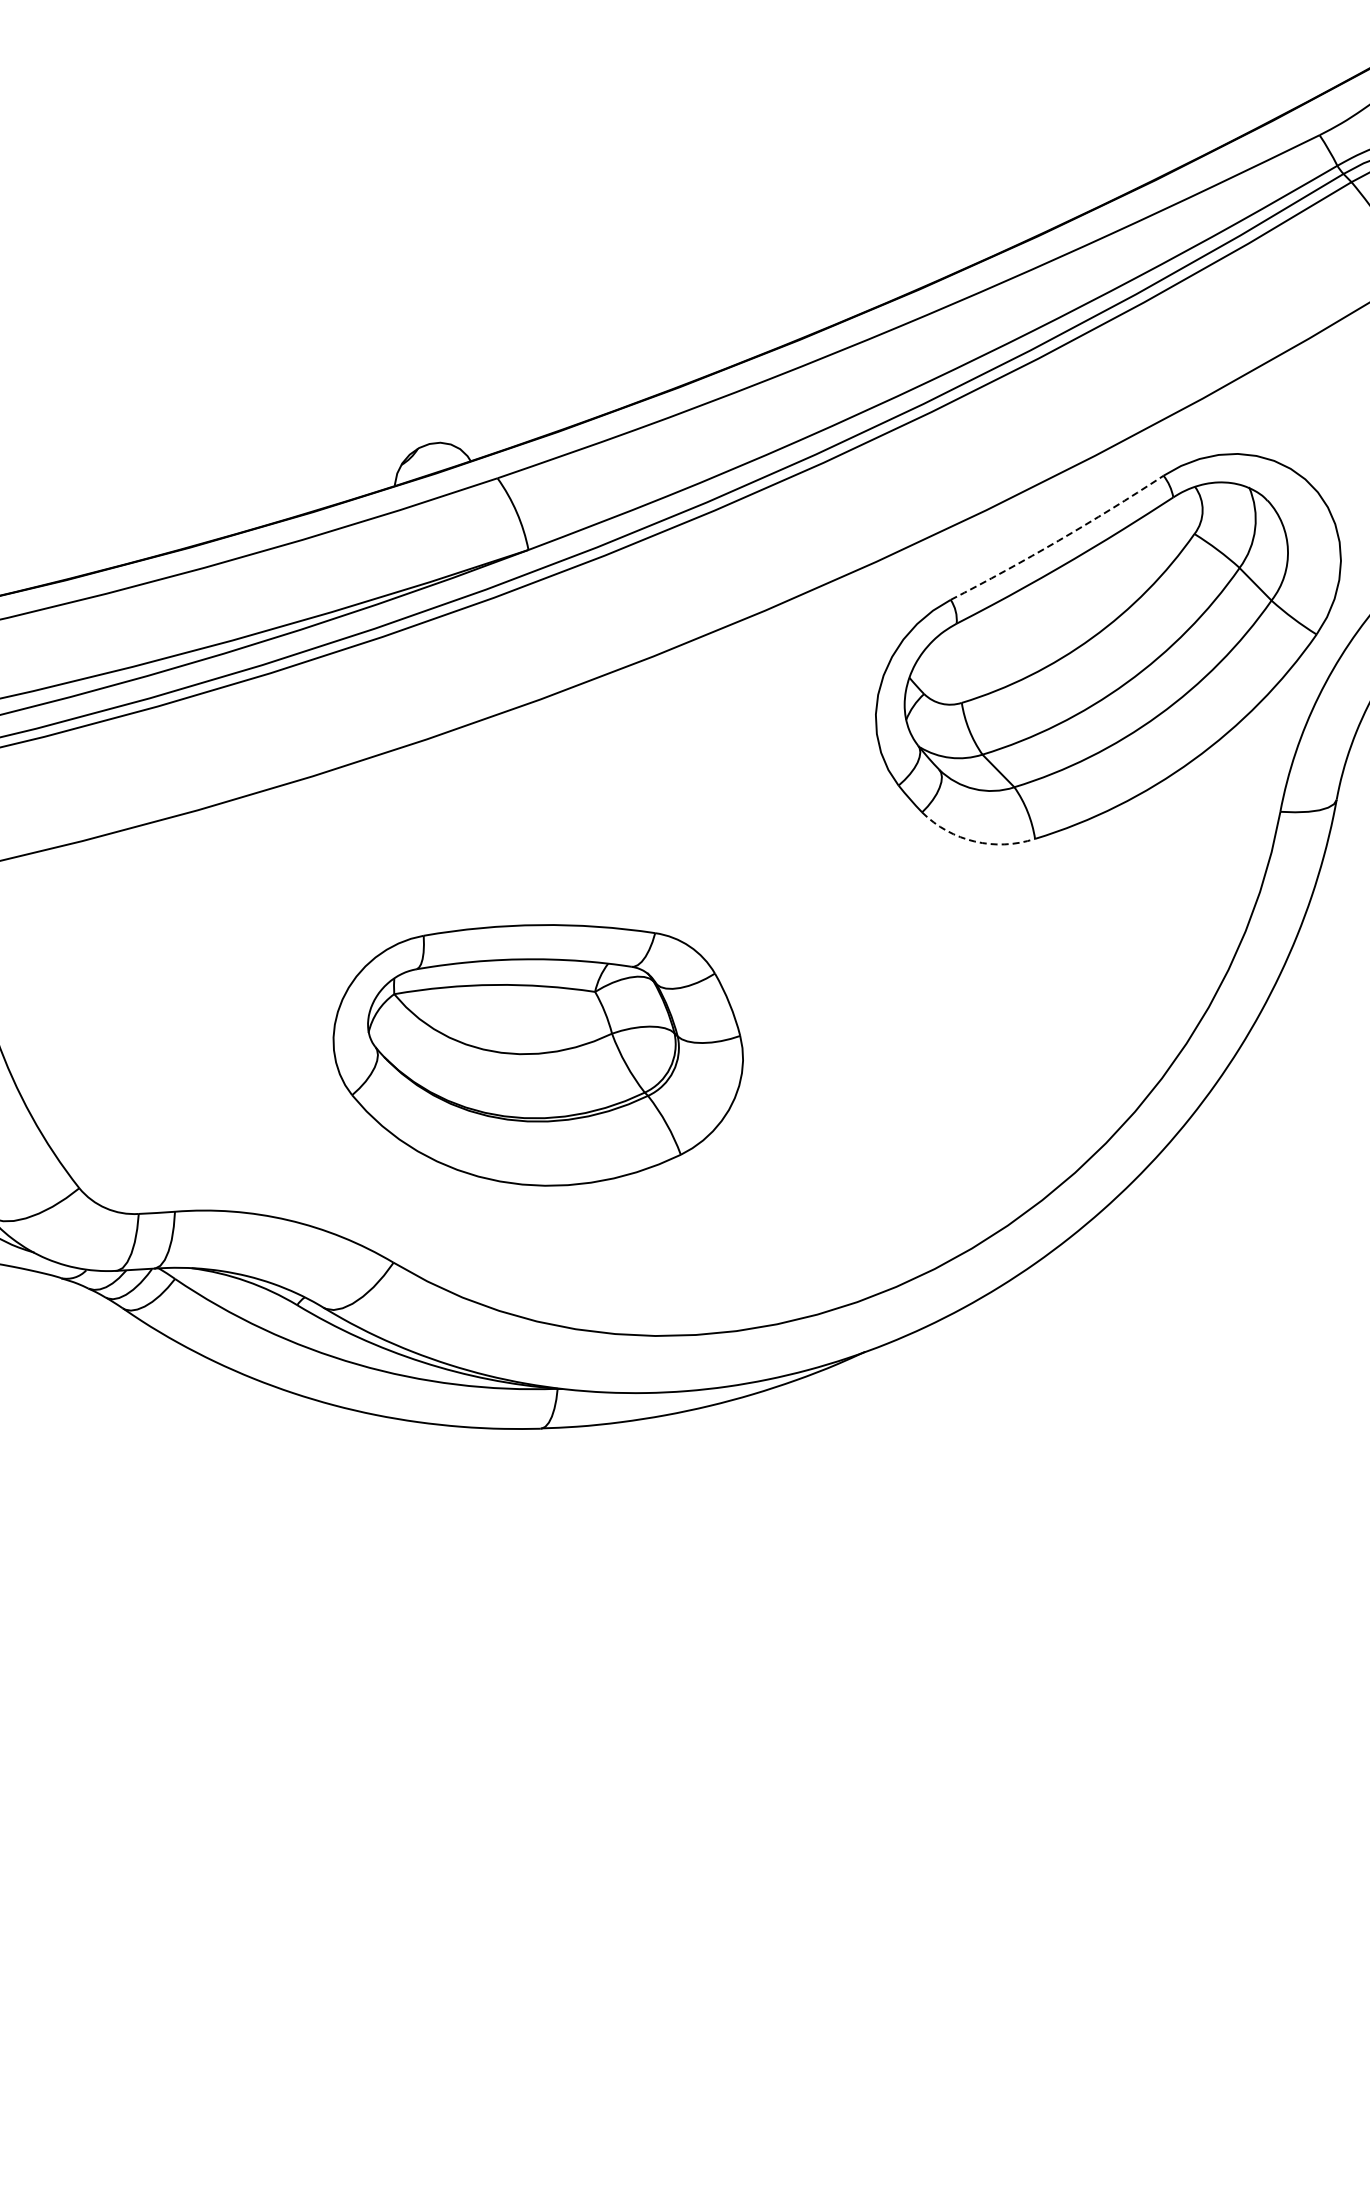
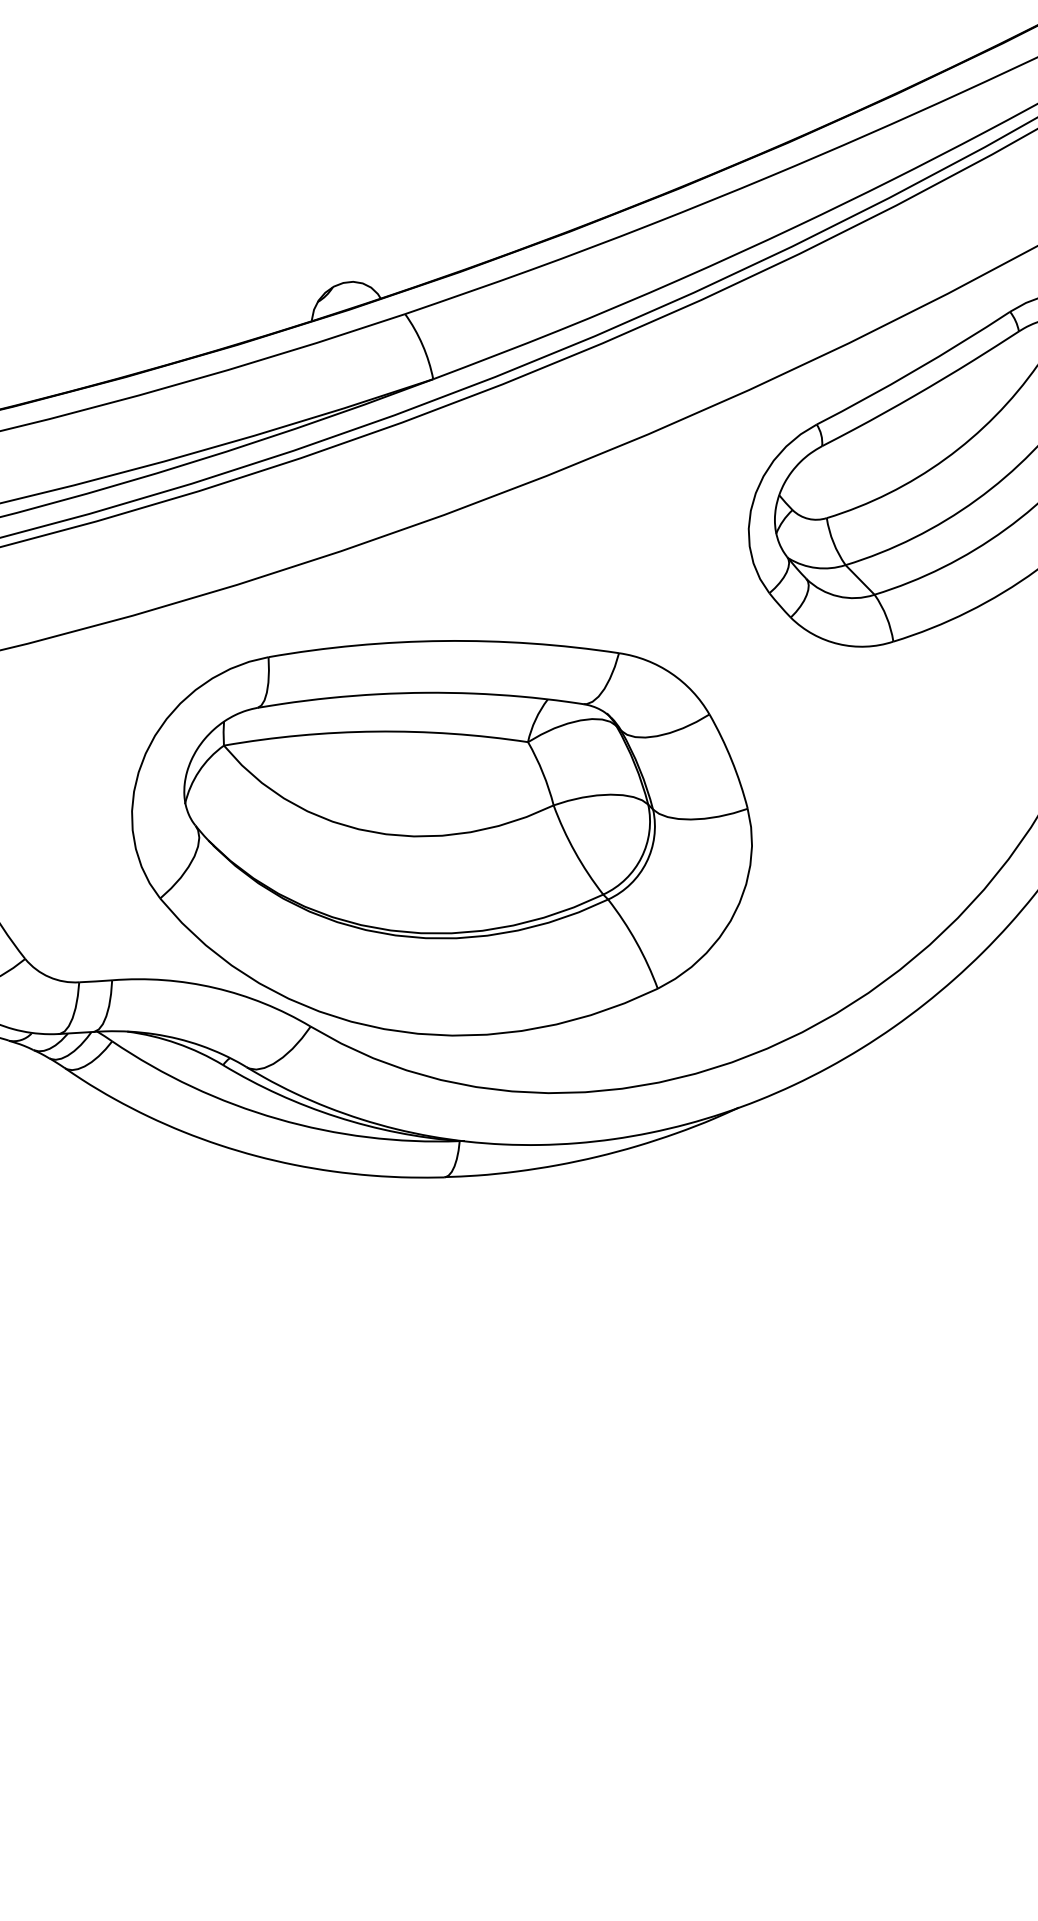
arc: (1058, 540) -> (914, 370), dashed -> solid
arc: (974, 841) -> (838, 644), dashed -> solid
part: (538, 1055) -> (442, 838), size x1.67

